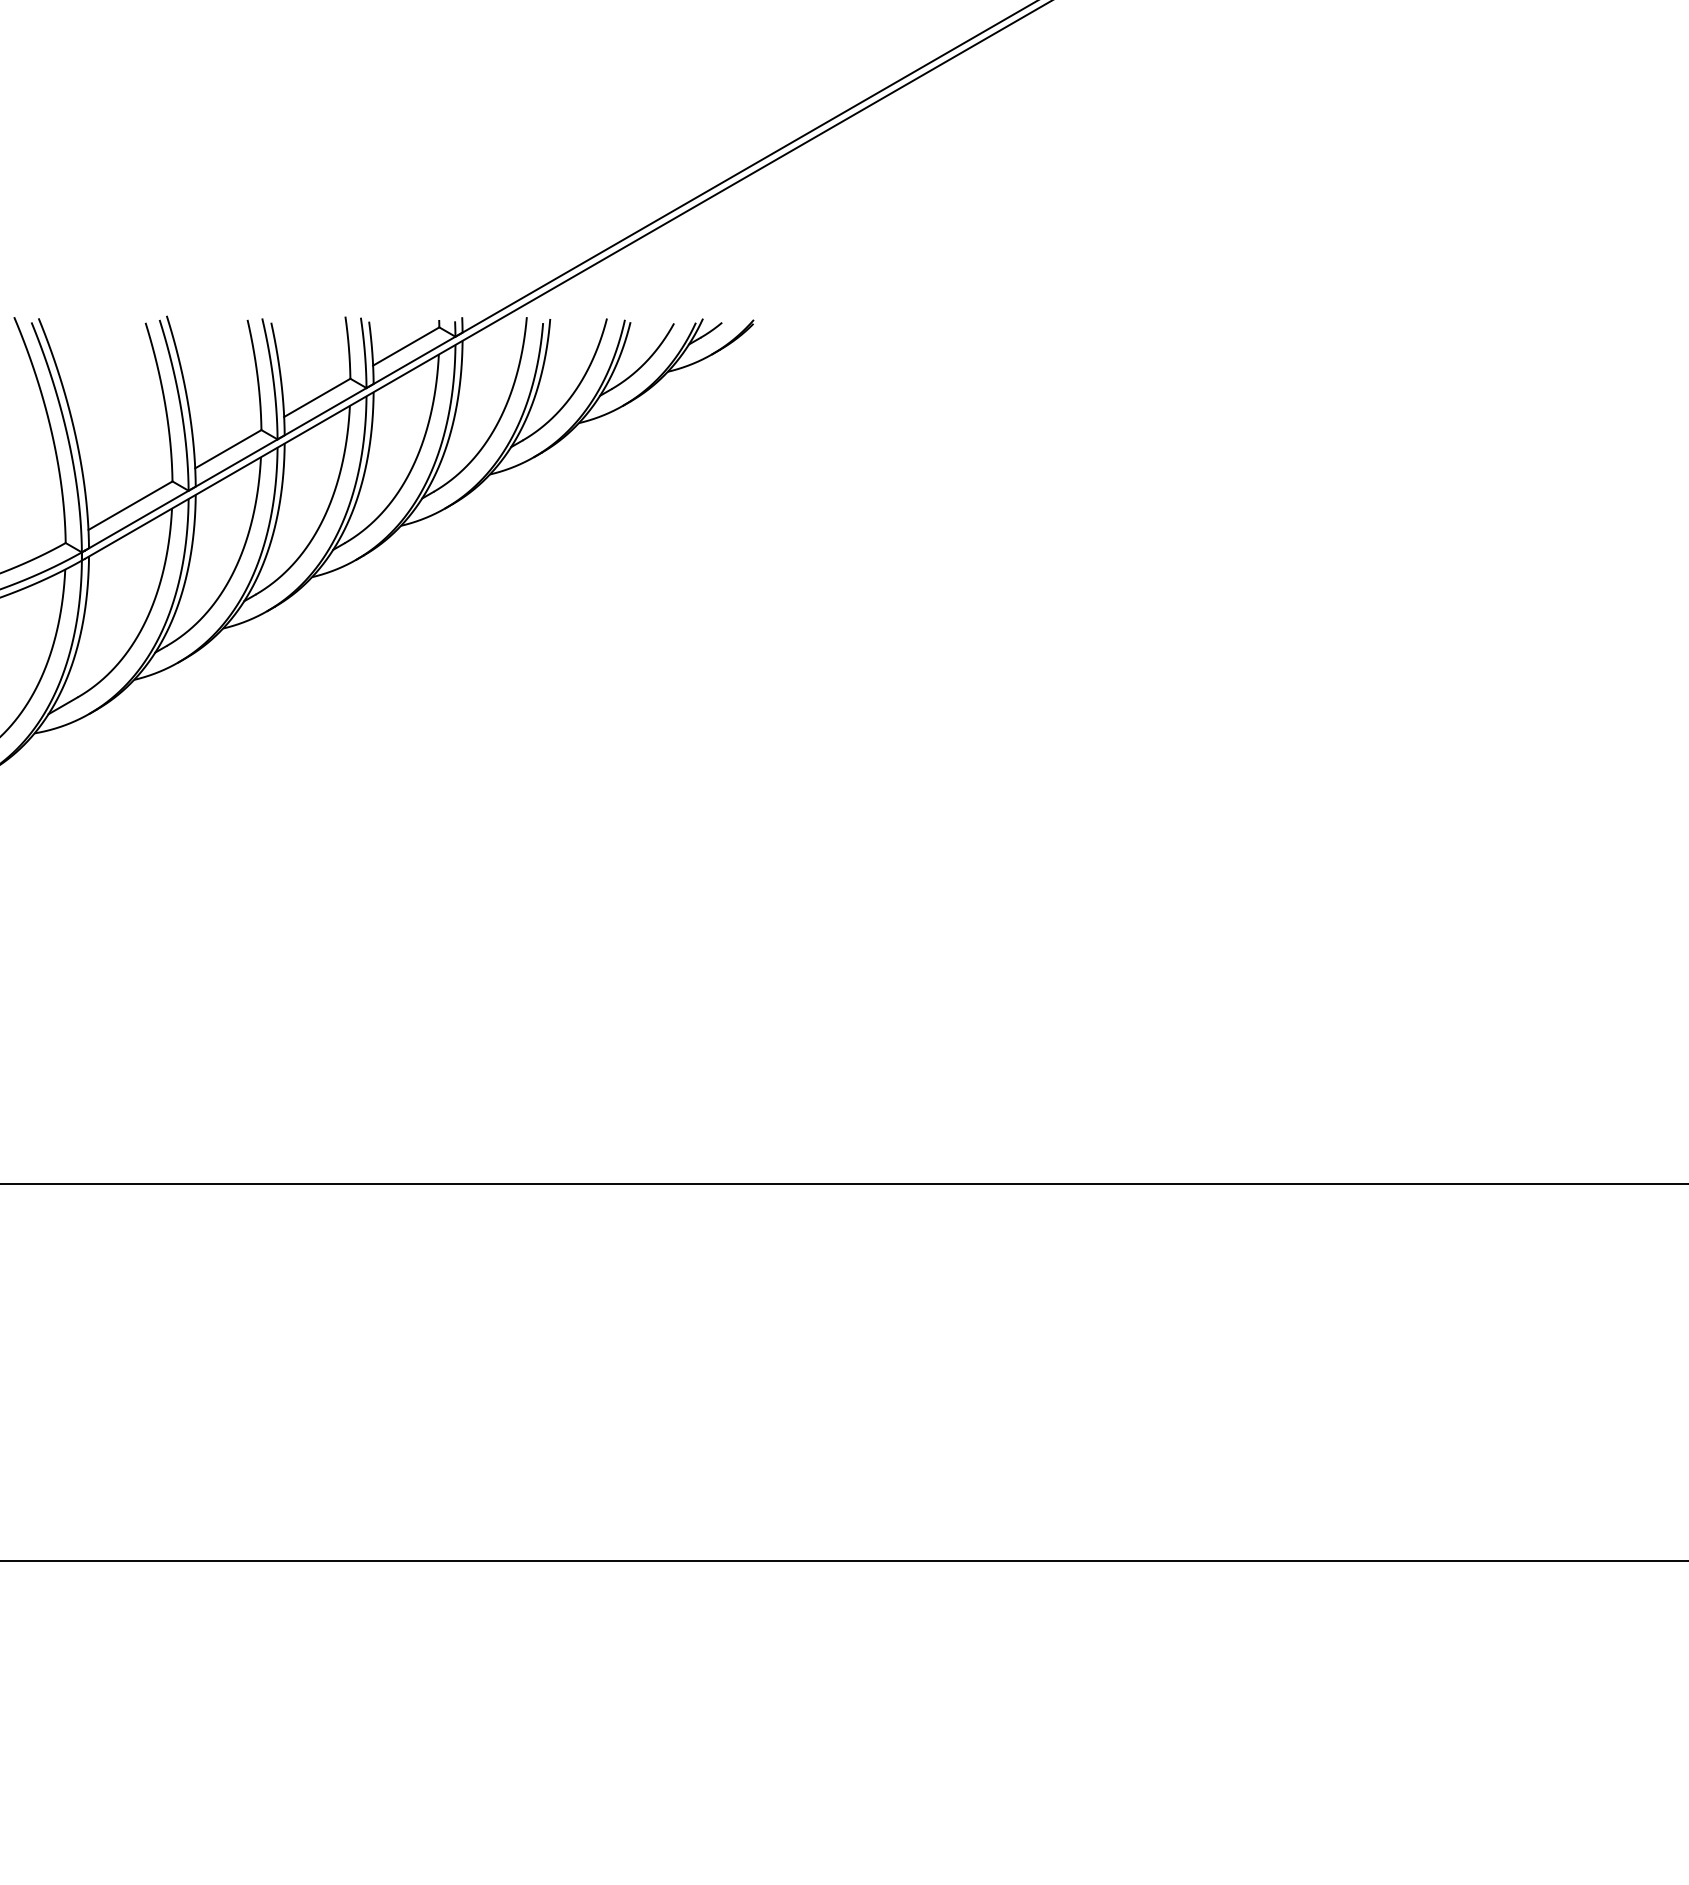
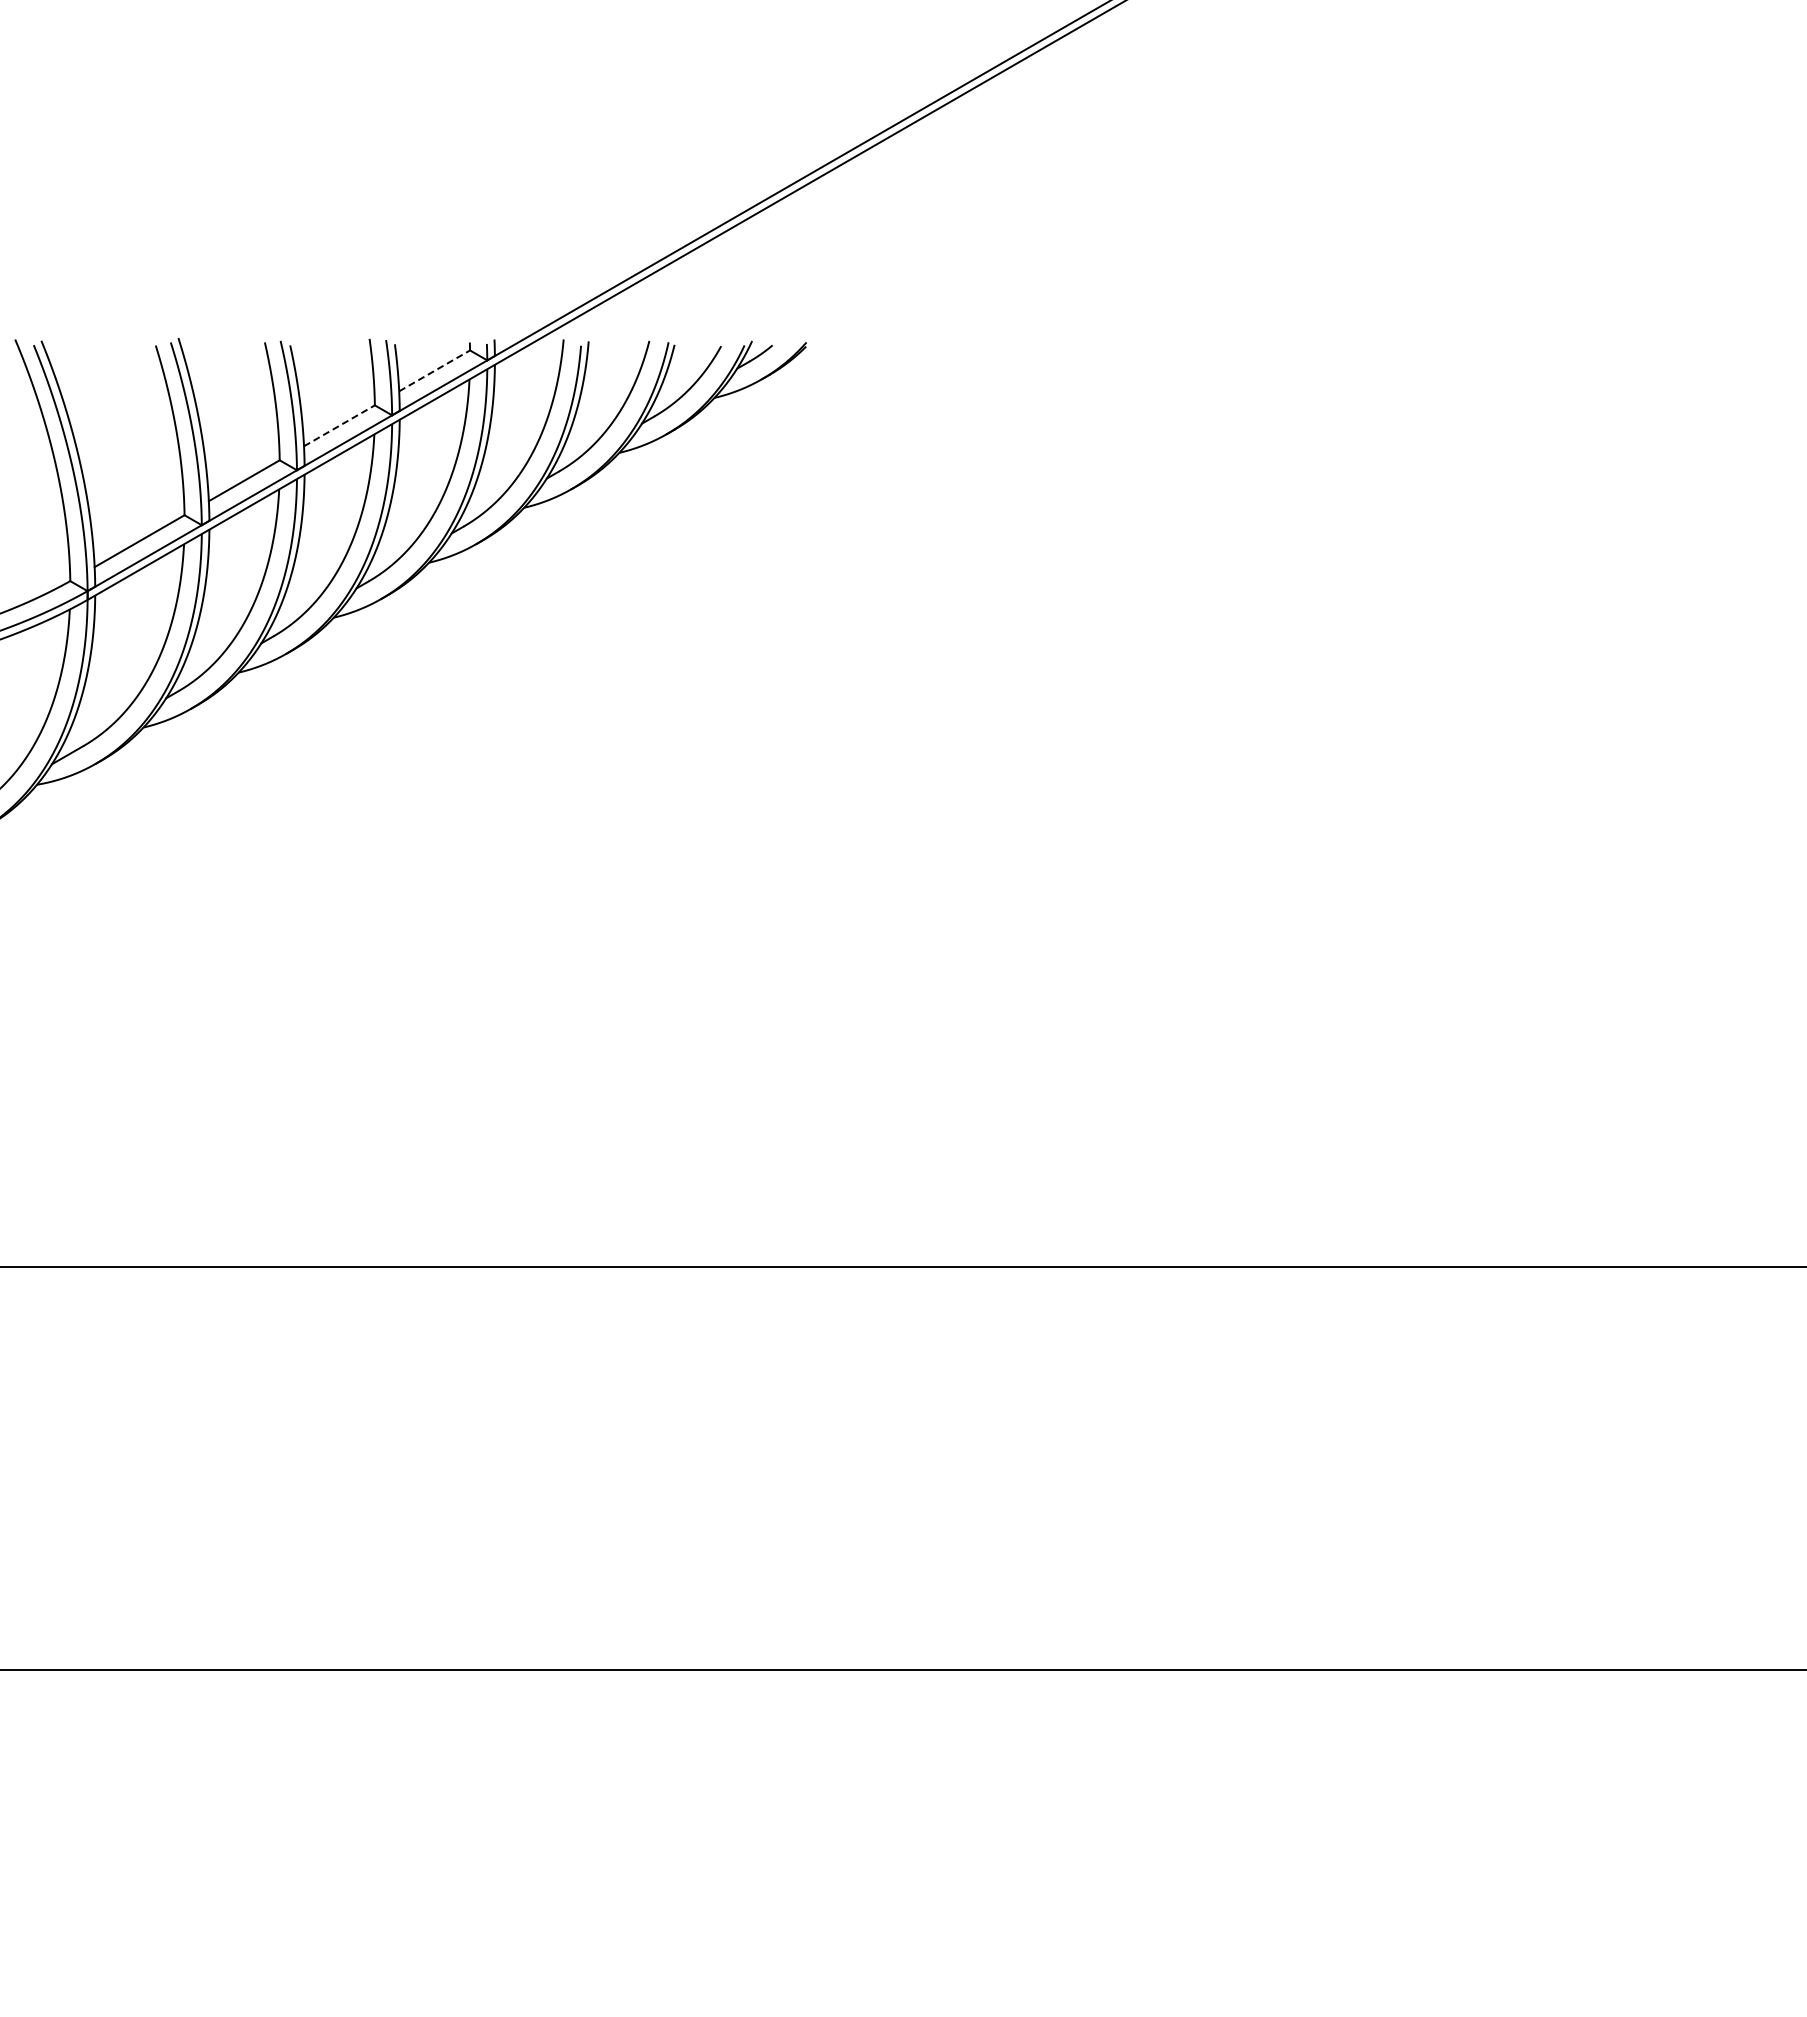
line: (406, 346) -> (434, 370), solid -> dashed
line: (317, 397) -> (339, 425), solid -> dashed

